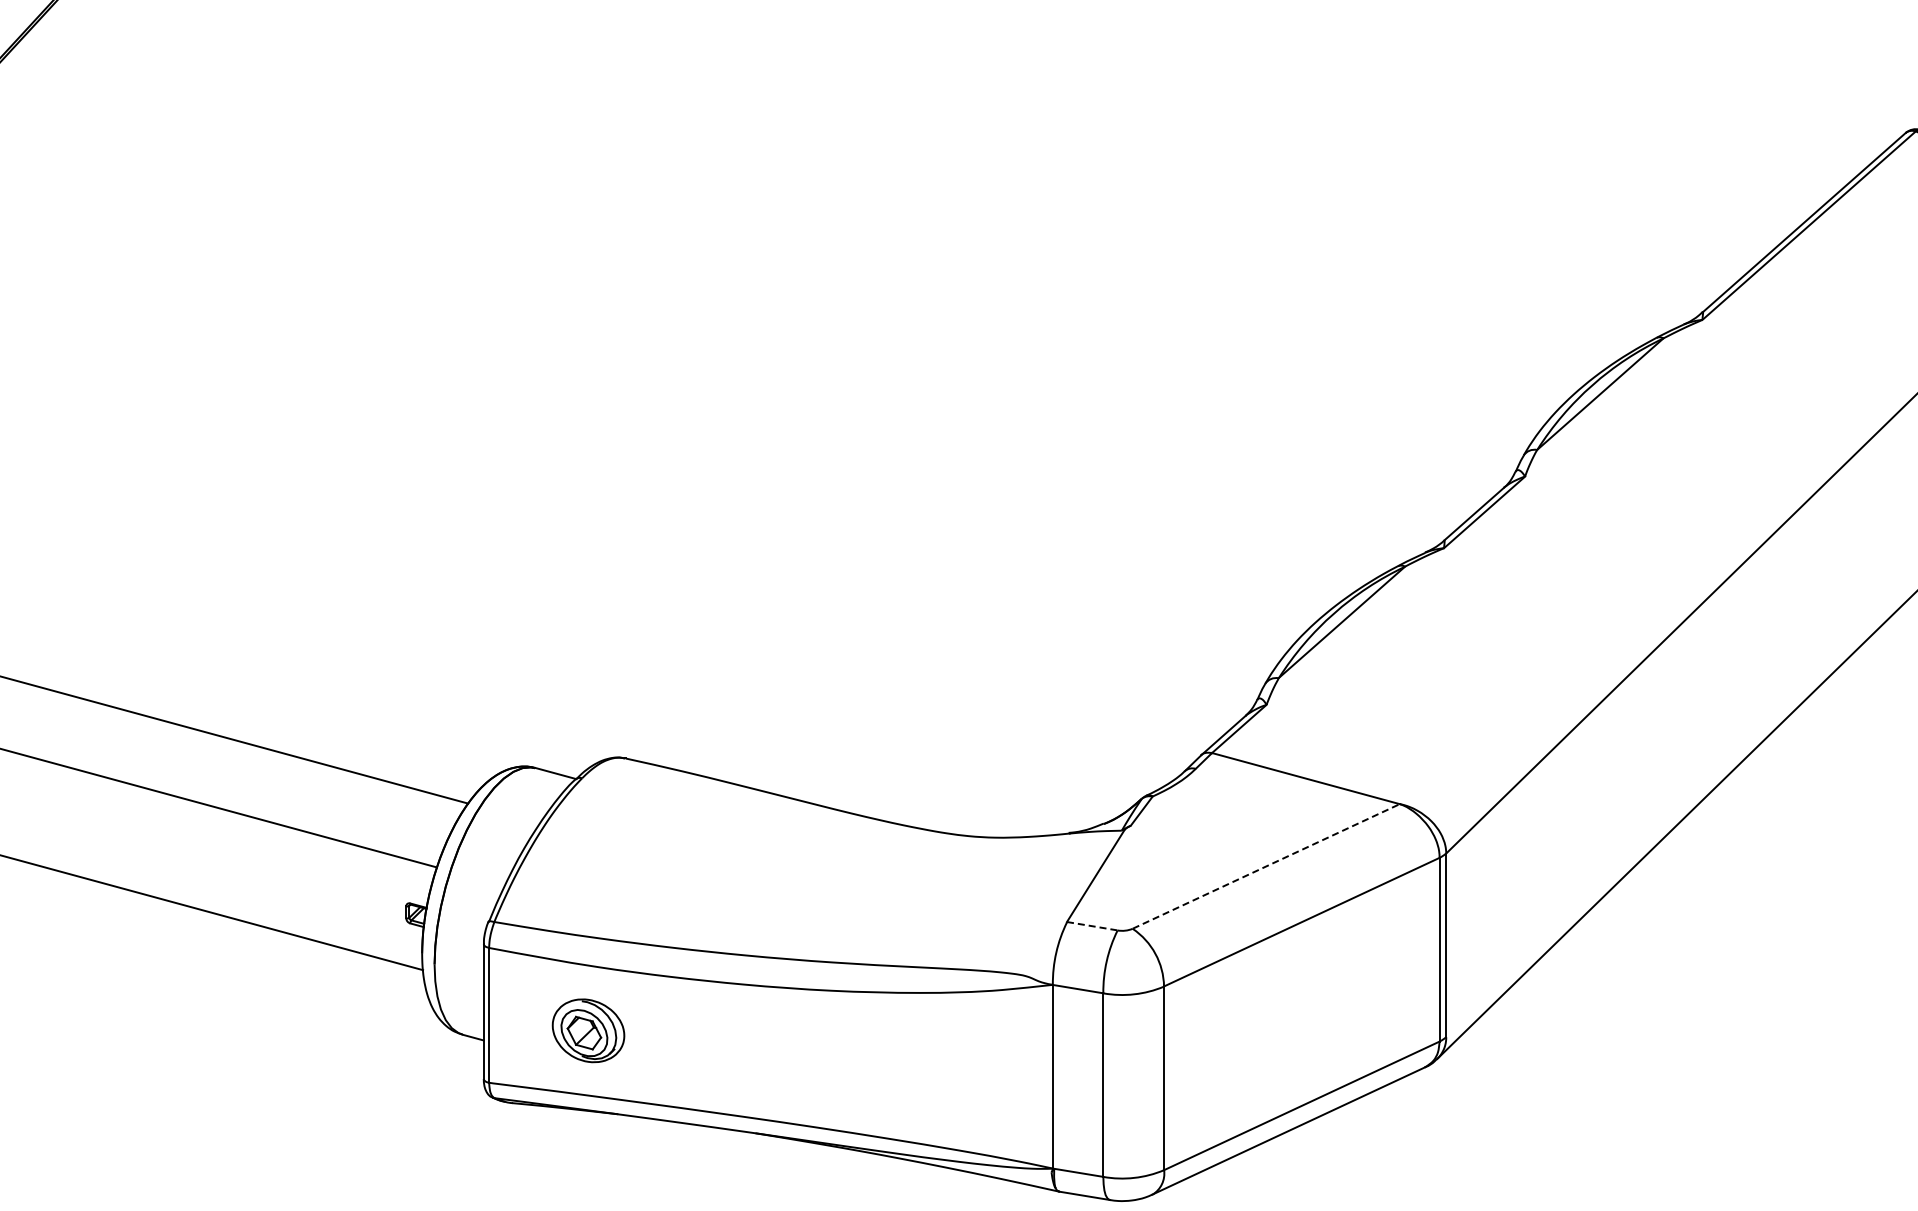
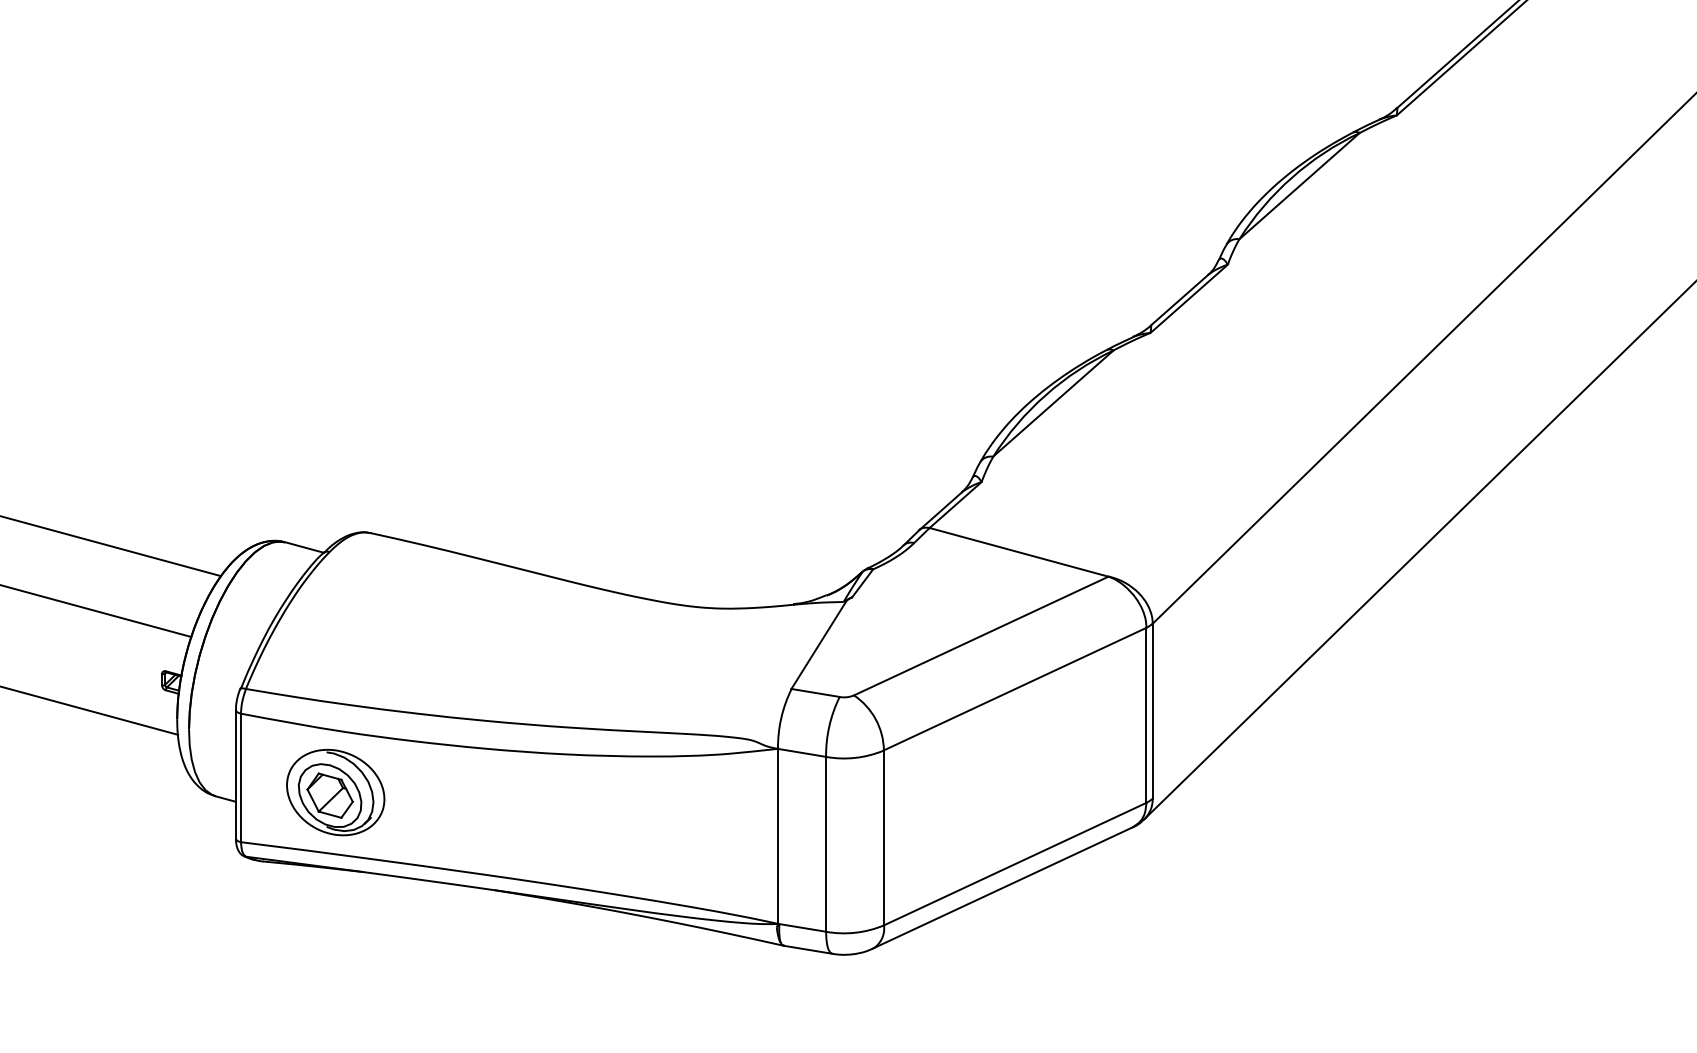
line: (1266, 866) -> (981, 636), dashed -> solid
line: (1092, 926) -> (815, 693), dashed -> solid
part: (588, 1030) -> (335, 792), size x1.43

